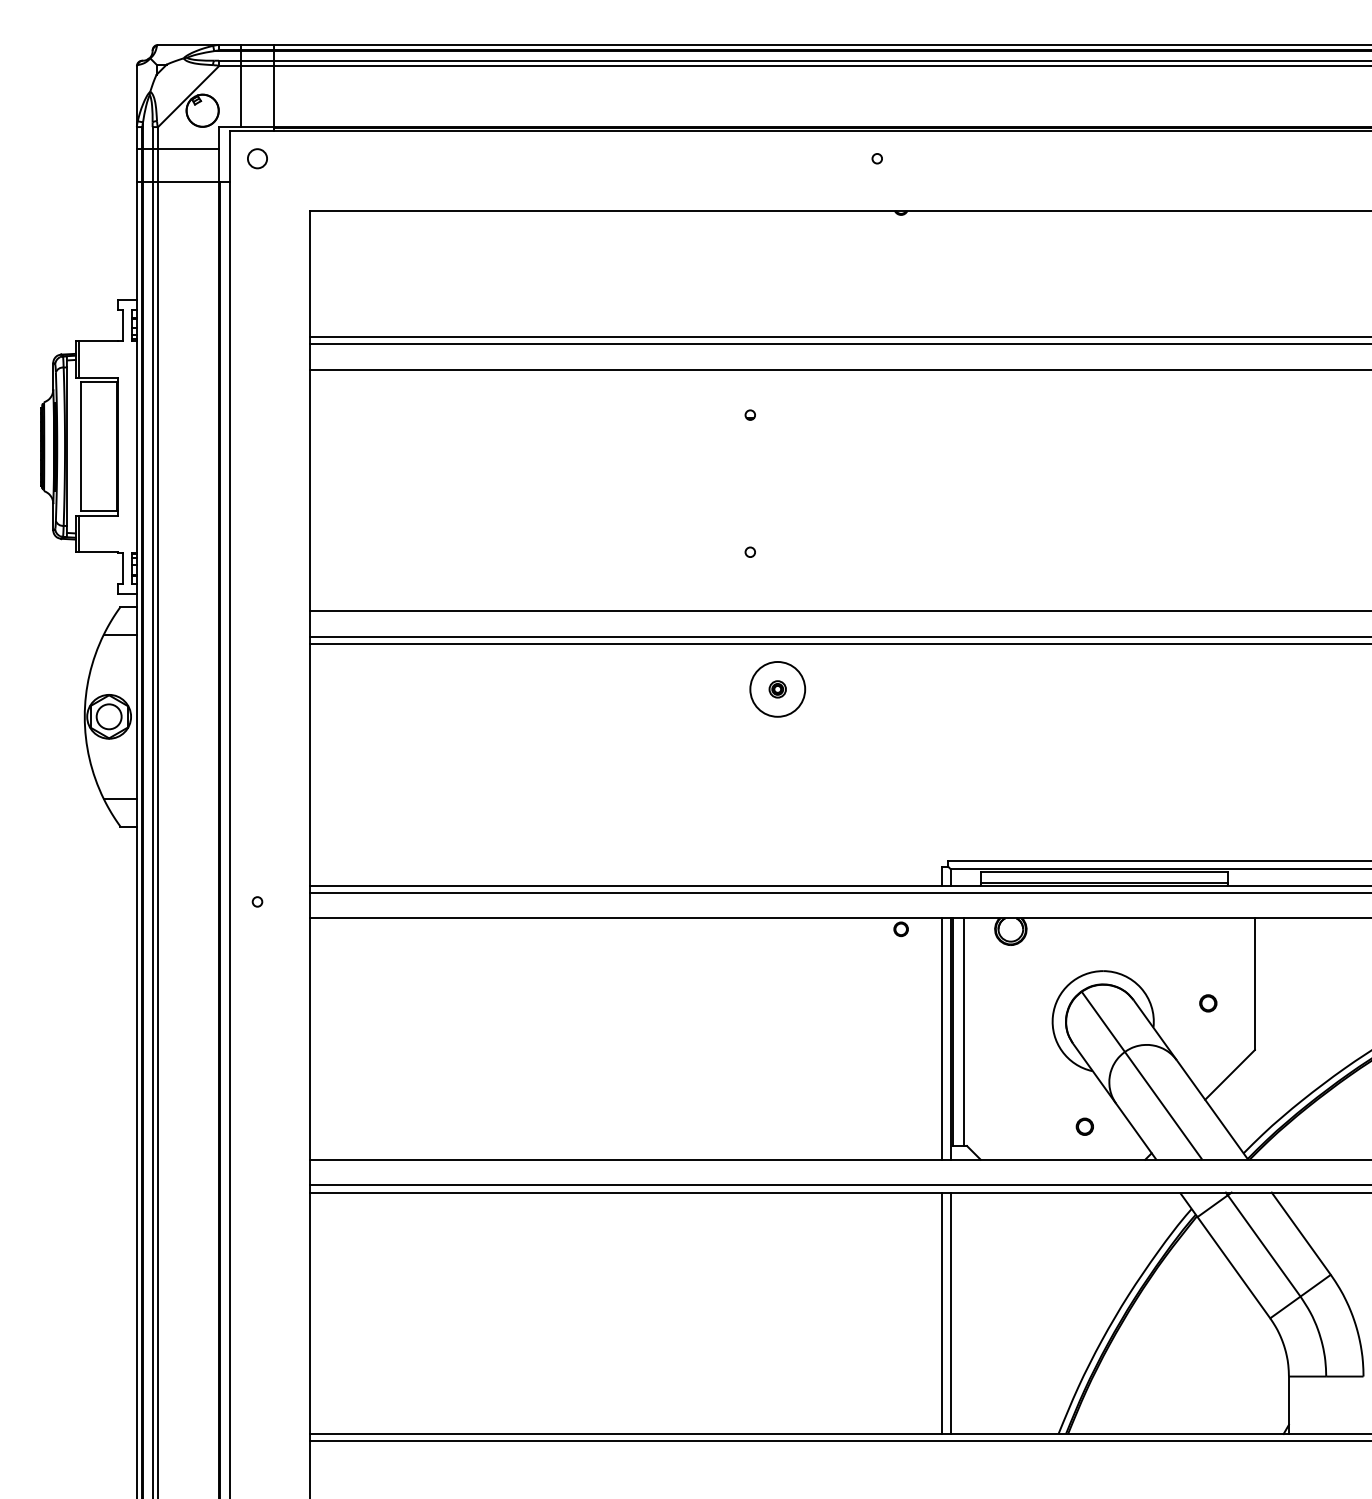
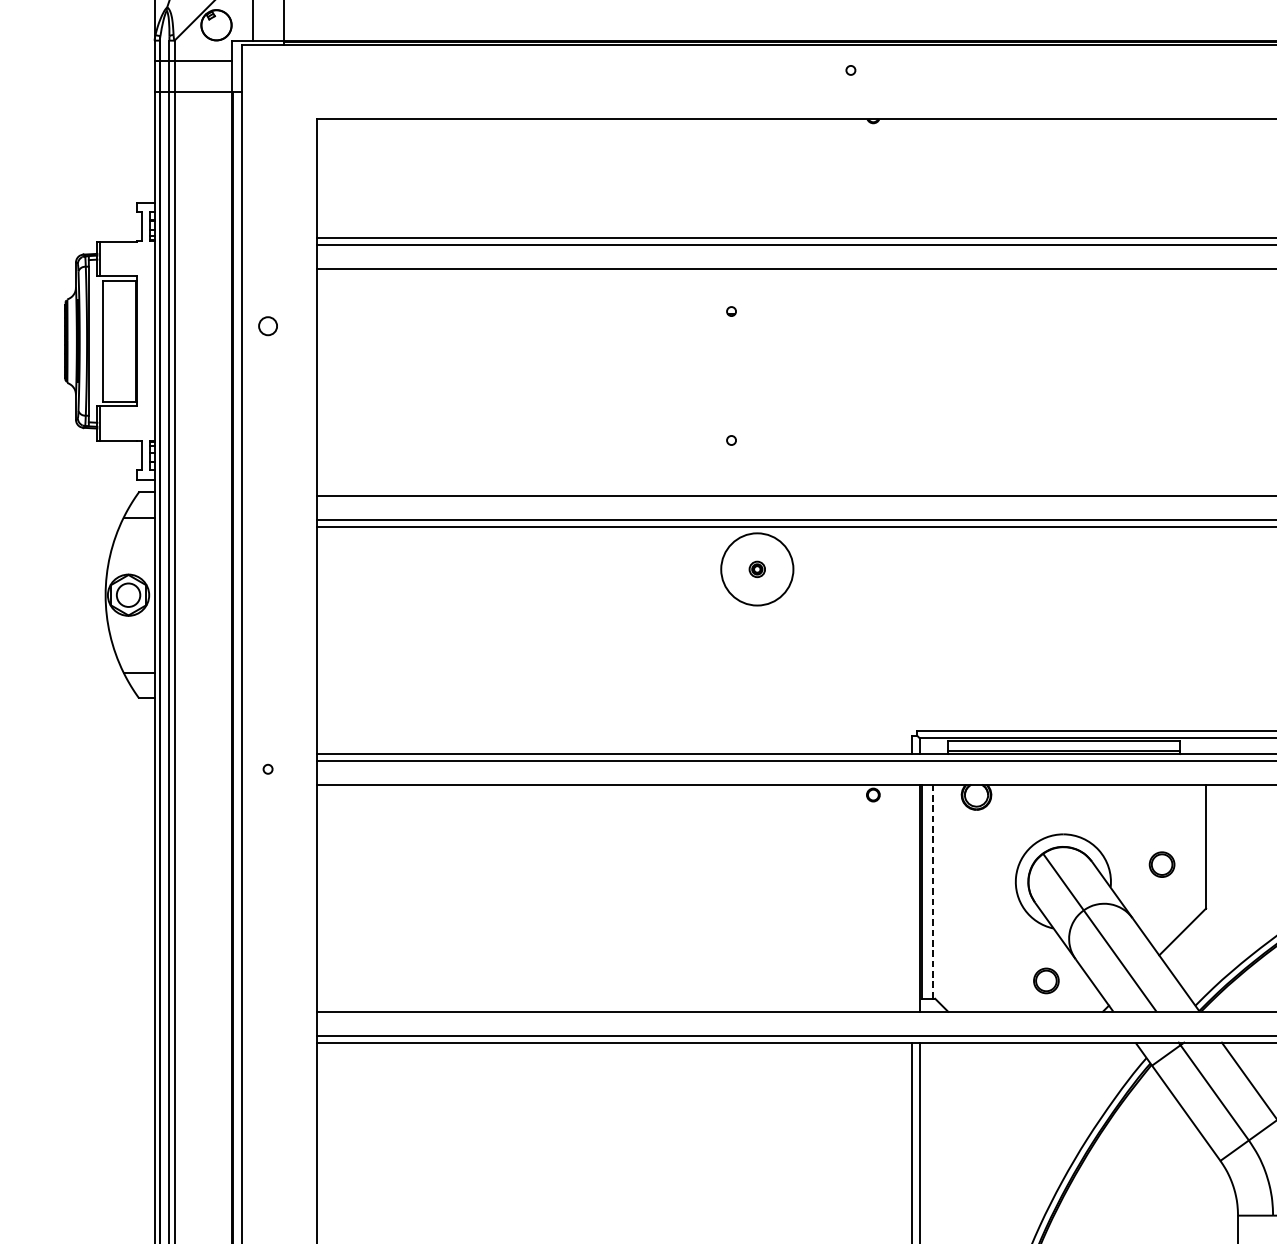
circle: (257, 158) -> (268, 325), moved
circle: (777, 688) -> (757, 568), size x1.4
circle: (1208, 1003) -> (1162, 864), size x1.6
line: (964, 1032) -> (932, 892), solid -> dashed
line: (942, 1038) -> (912, 897), removed
part: (1084, 1126) -> (1045, 980), size x1.6

